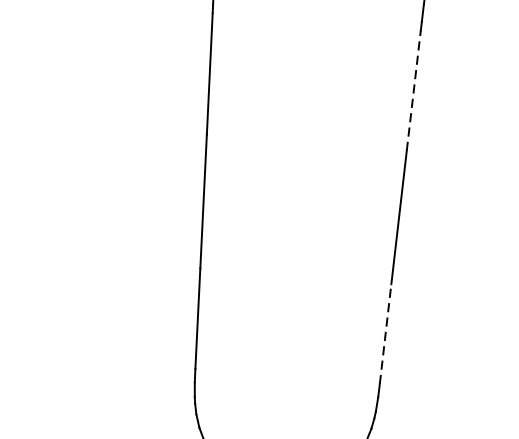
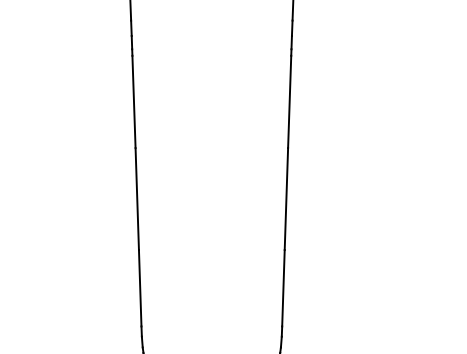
line: (413, 90) -> (289, 101), dashed -> solid
line: (385, 333) -> (283, 287), dashed -> solid

